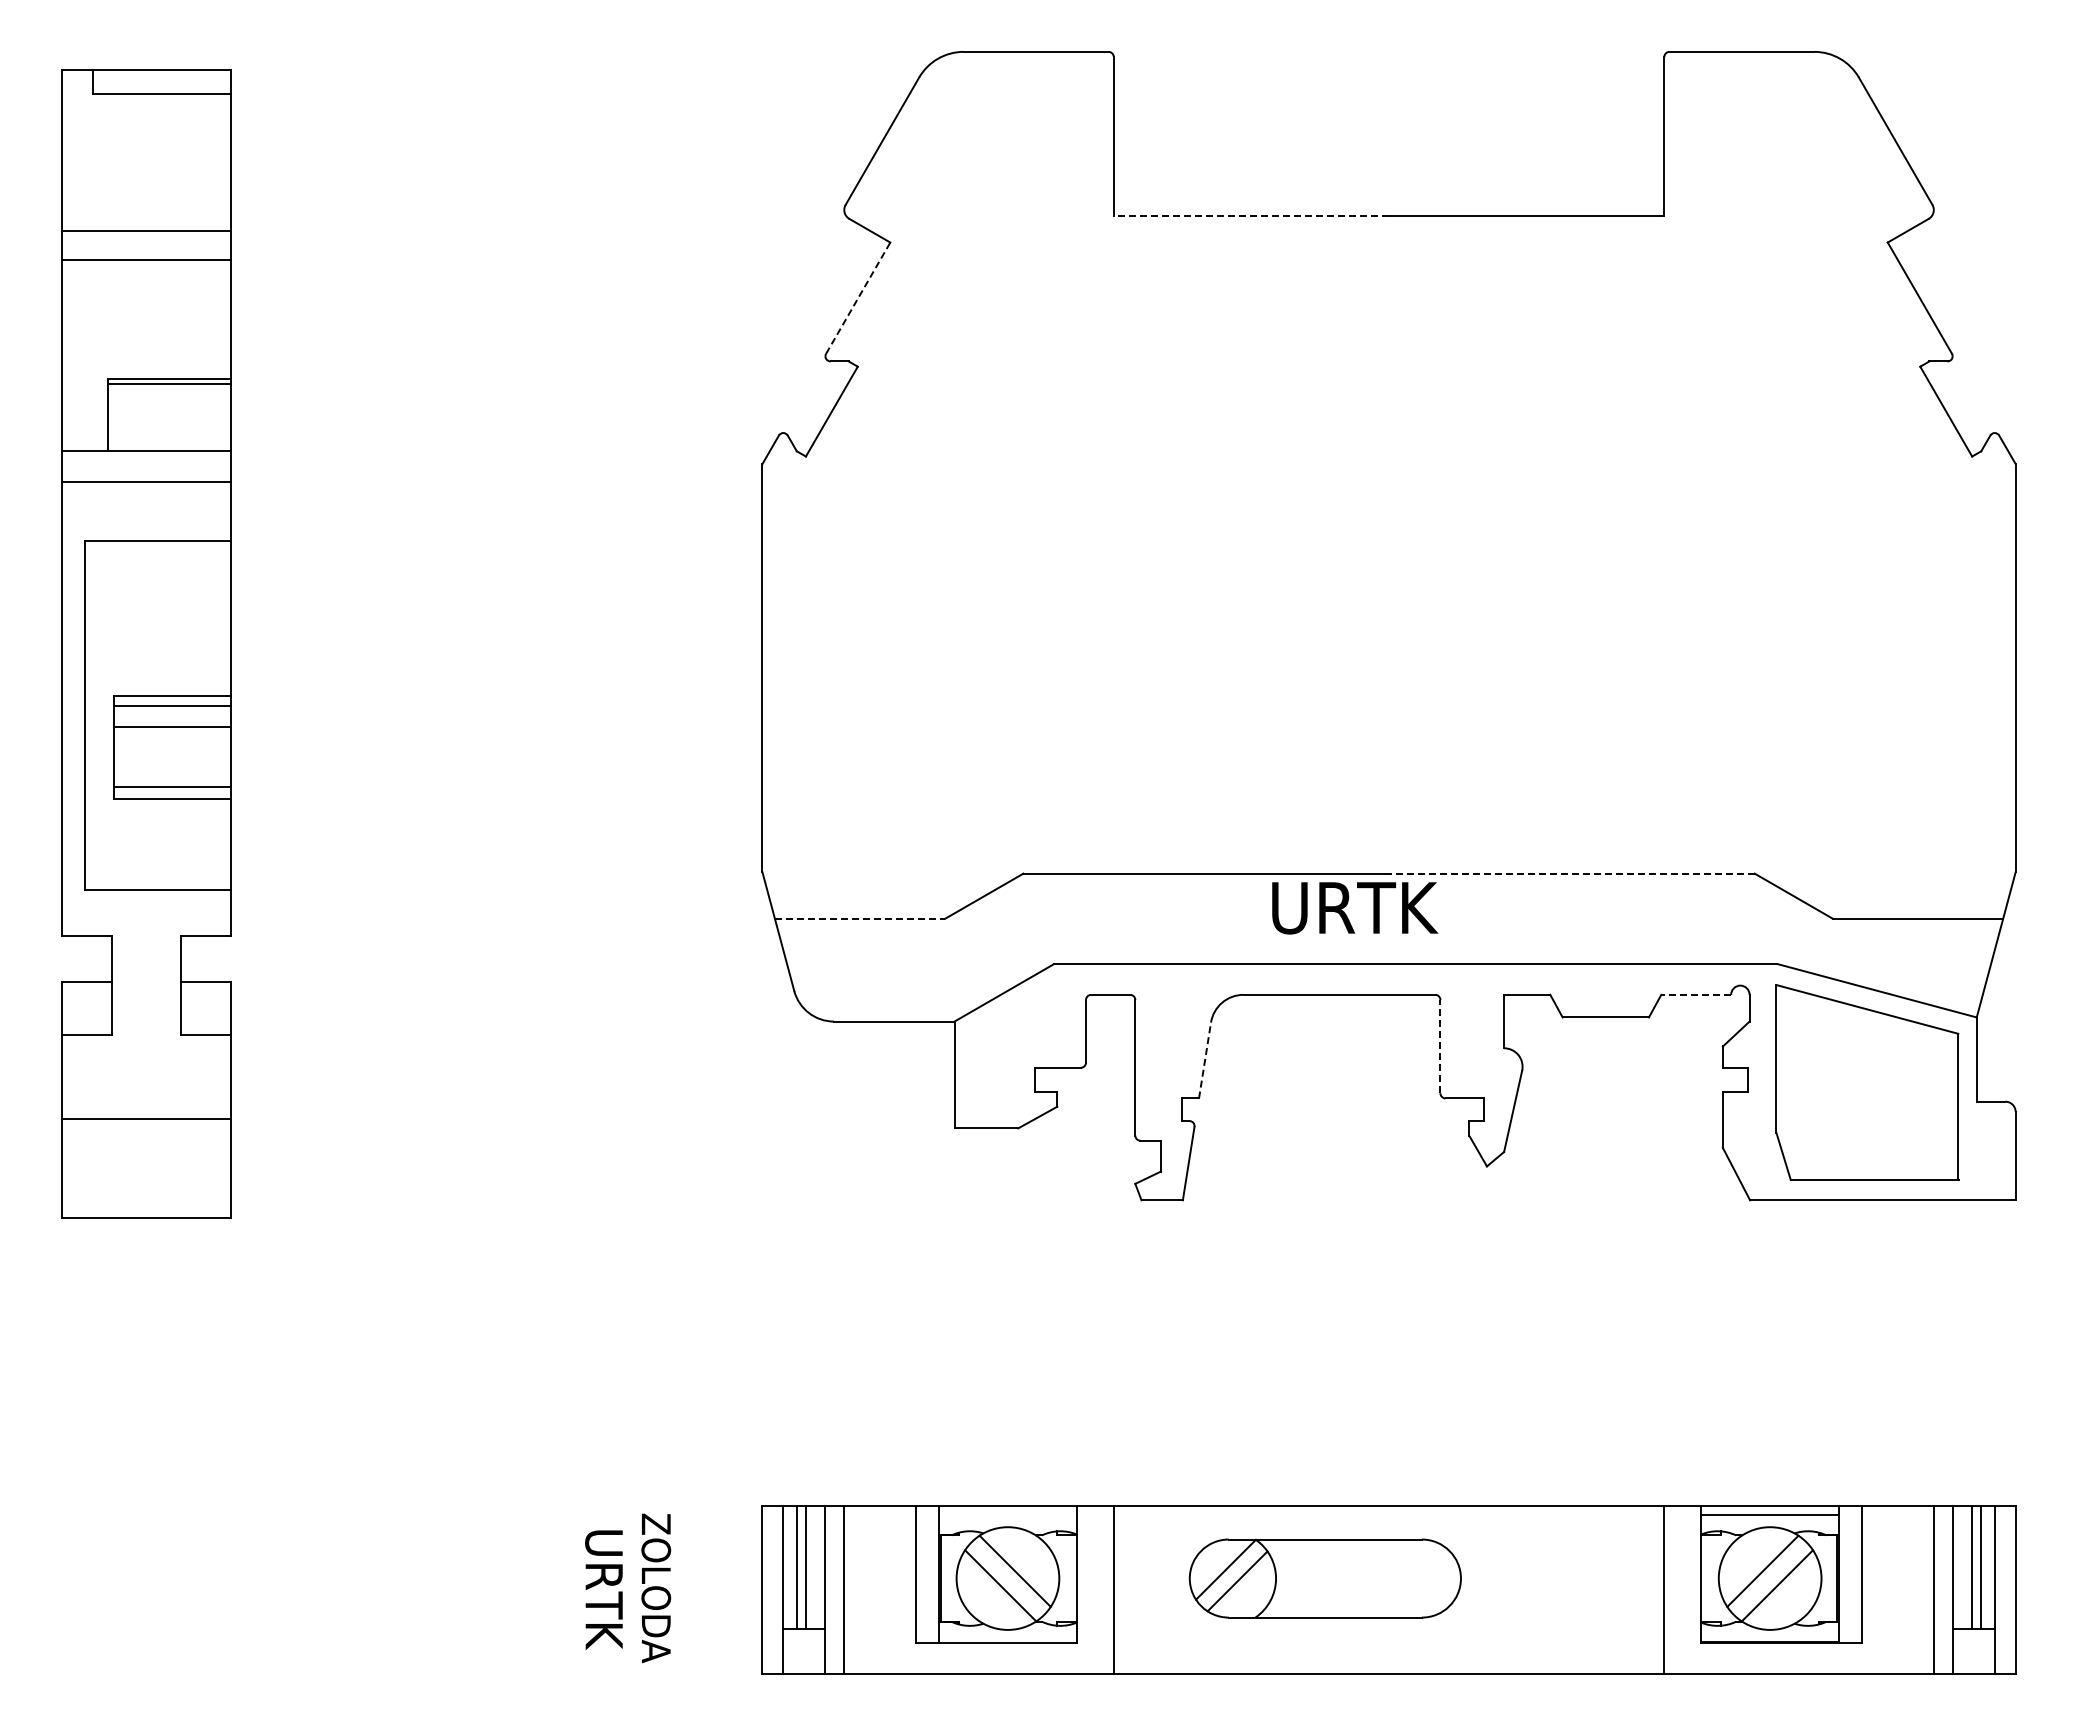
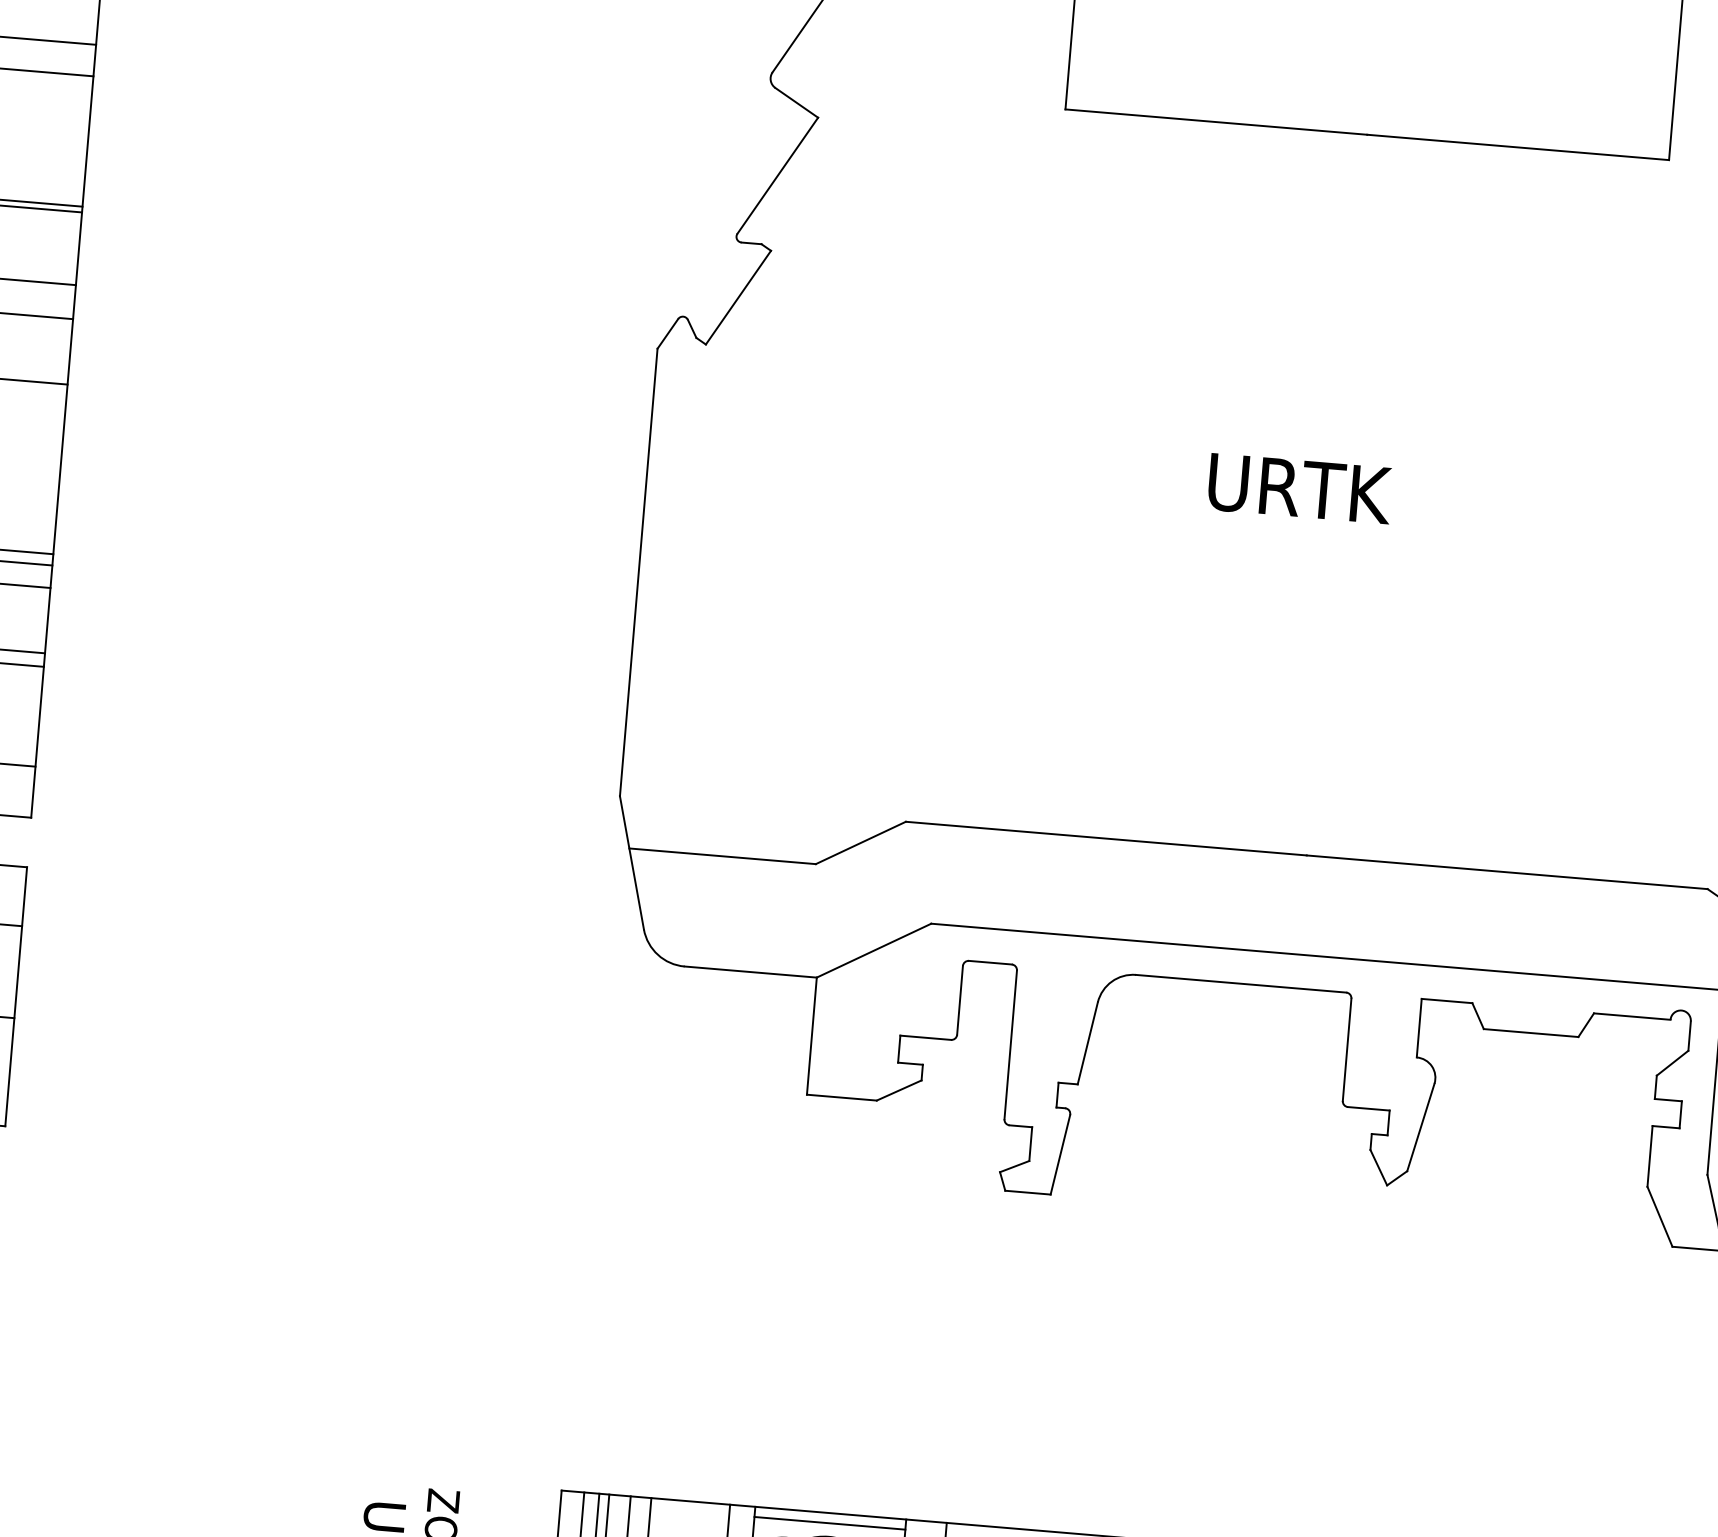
line: (1251, 216) -> (1216, 122), dashed -> solid
line: (858, 297) -> (778, 175), dashed -> solid
line: (1571, 873) -> (1506, 872), dashed -> solid
text: (1355, 908) -> (1300, 489), moved
line: (860, 918) -> (723, 855), dashed -> solid
line: (1696, 994) -> (1632, 1016), dashed -> solid
line: (1440, 1046) -> (1347, 1049), dashed -> solid
line: (1205, 1060) -> (1088, 1043), dashed -> solid
line: (1007, 1514) -> (829, 1522), added

